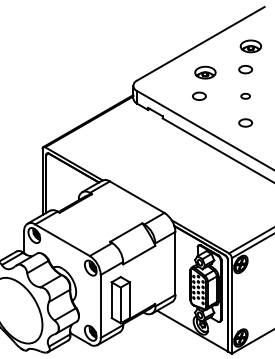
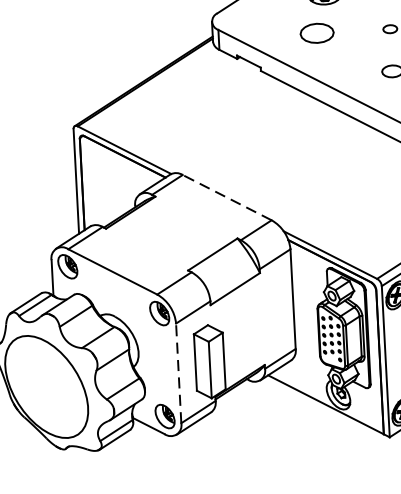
part: (199, 95) -> (317, 31), size x1.6
line: (137, 197) -> (227, 198), solid -> dashed
line: (100, 306) -> (178, 373), solid -> dashed

